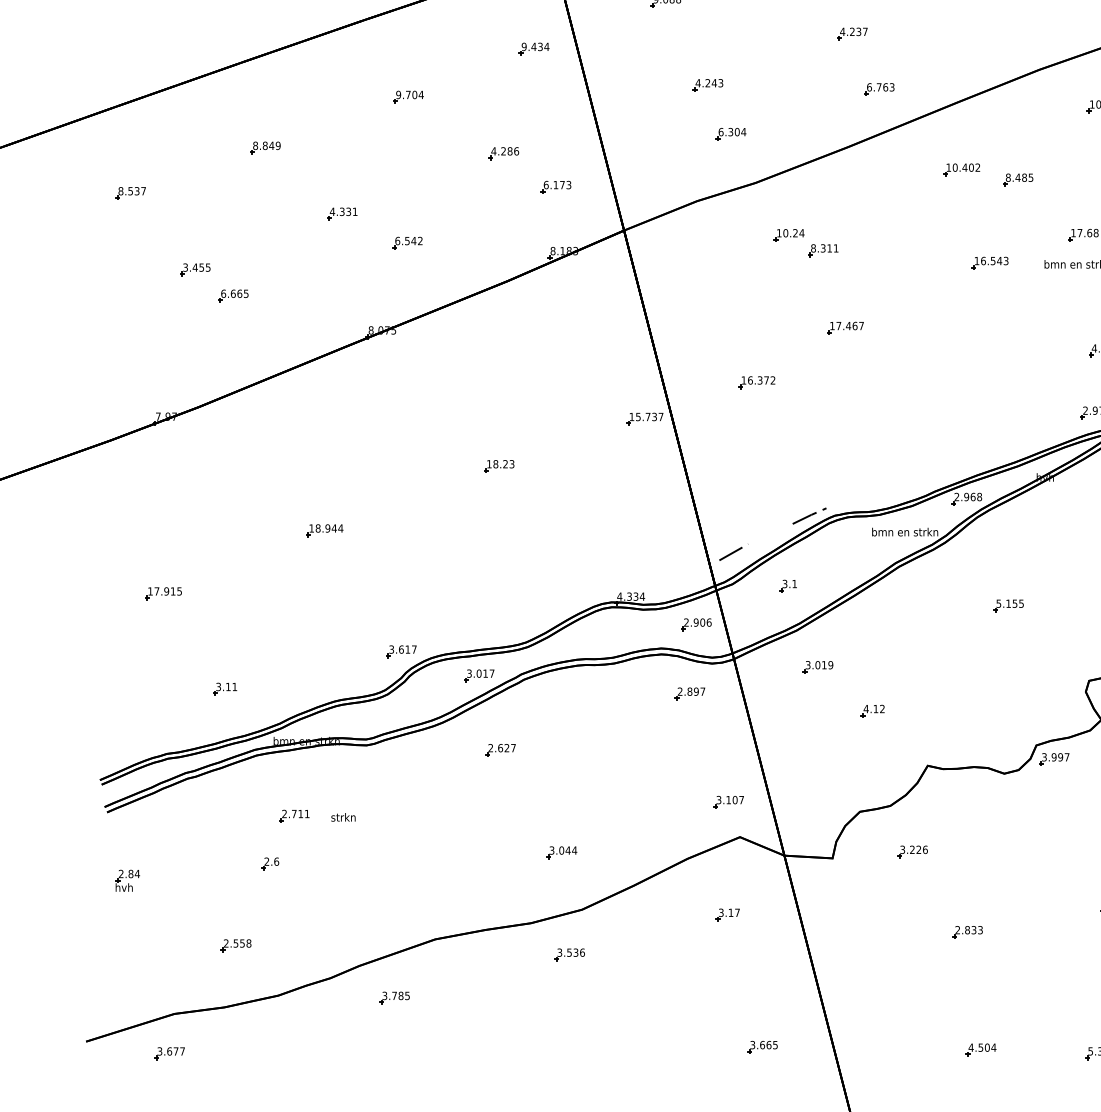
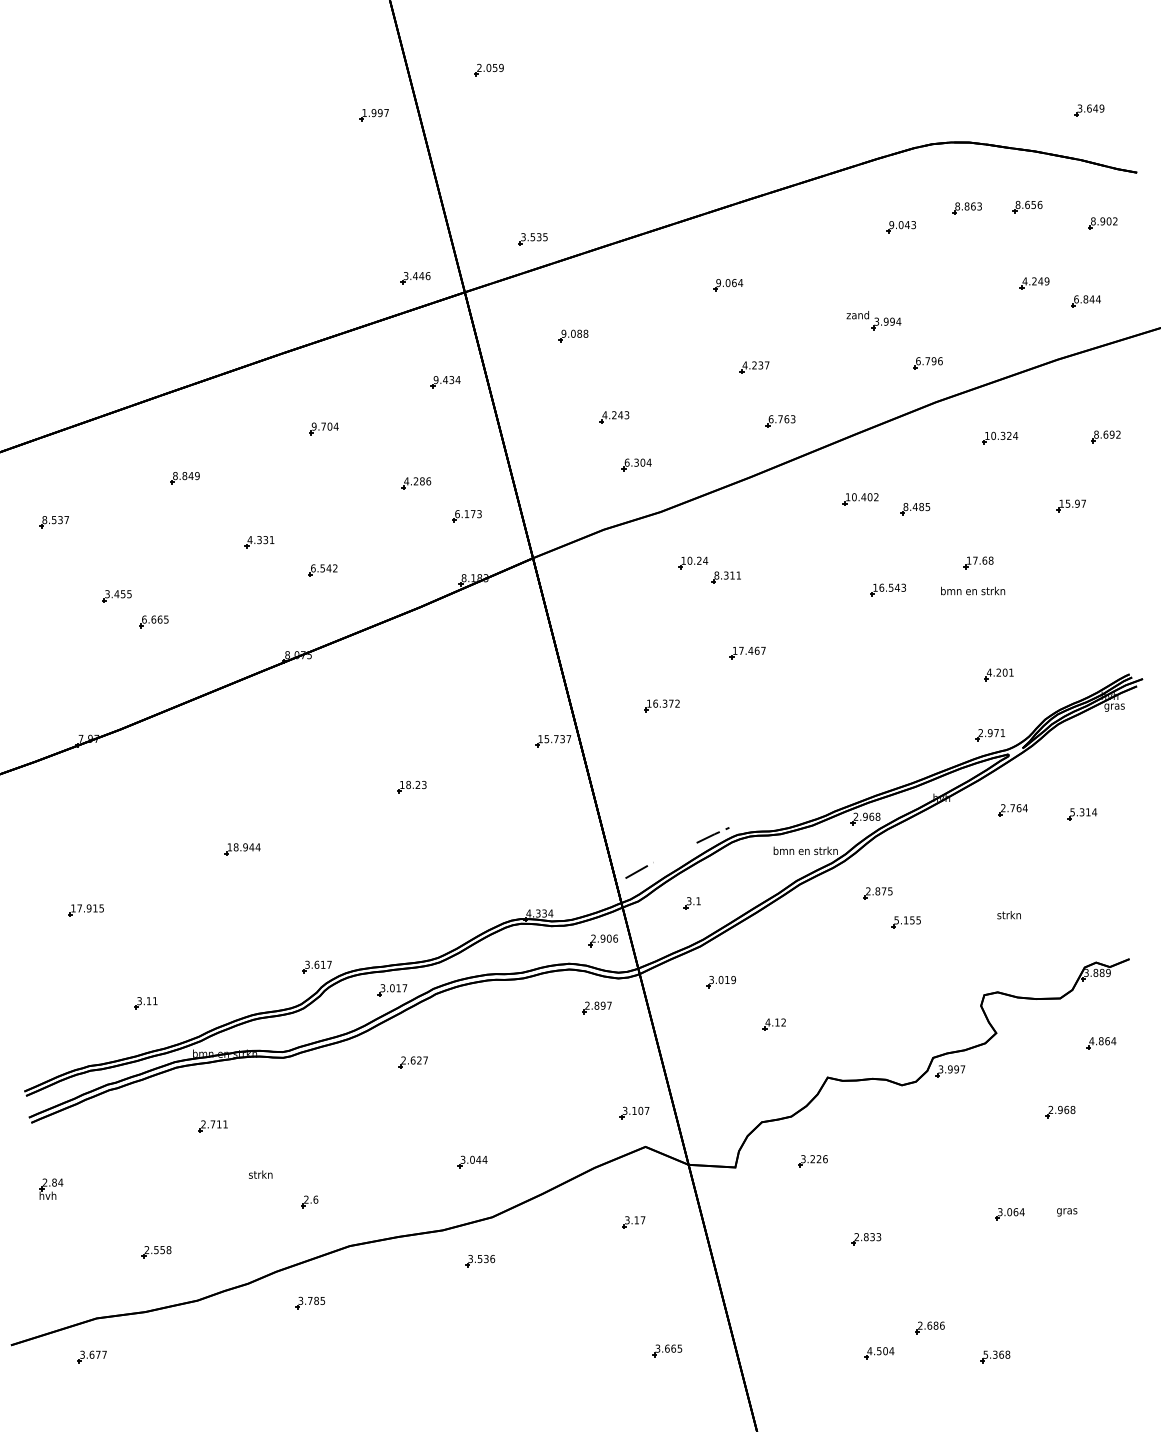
part: (1030, 29) -> (927, 363), added
part: (979, 576) -> (877, 893), added
text: (343, 817) -> (260, 1174), moved
part: (270, 863) -> (309, 1201), moved
part: (1032, 1023) -> (929, 1327), added

